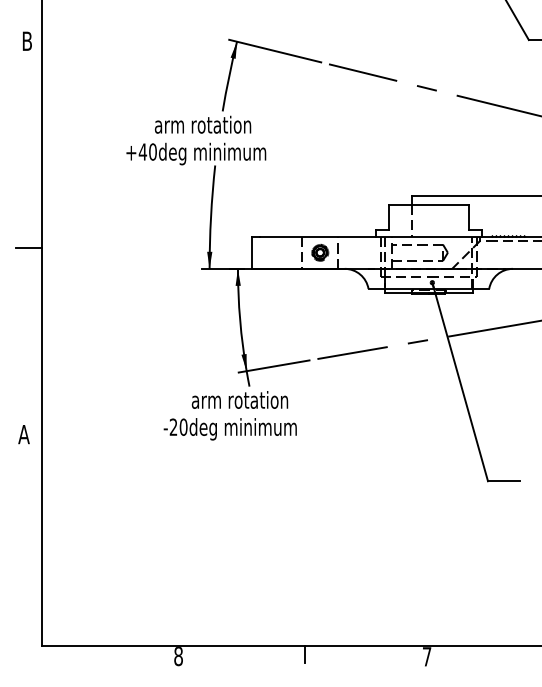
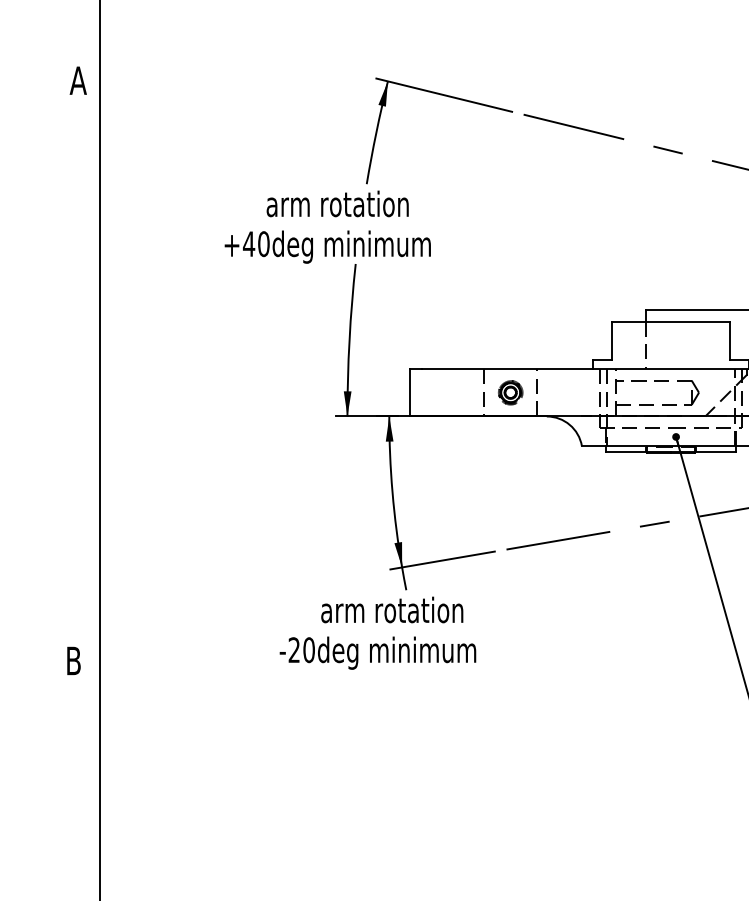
text: (26, 40) -> (77, 79), B -> A
line: (28, 247) -> (80, 384), removed
text: (23, 434) -> (72, 660), A -> B

